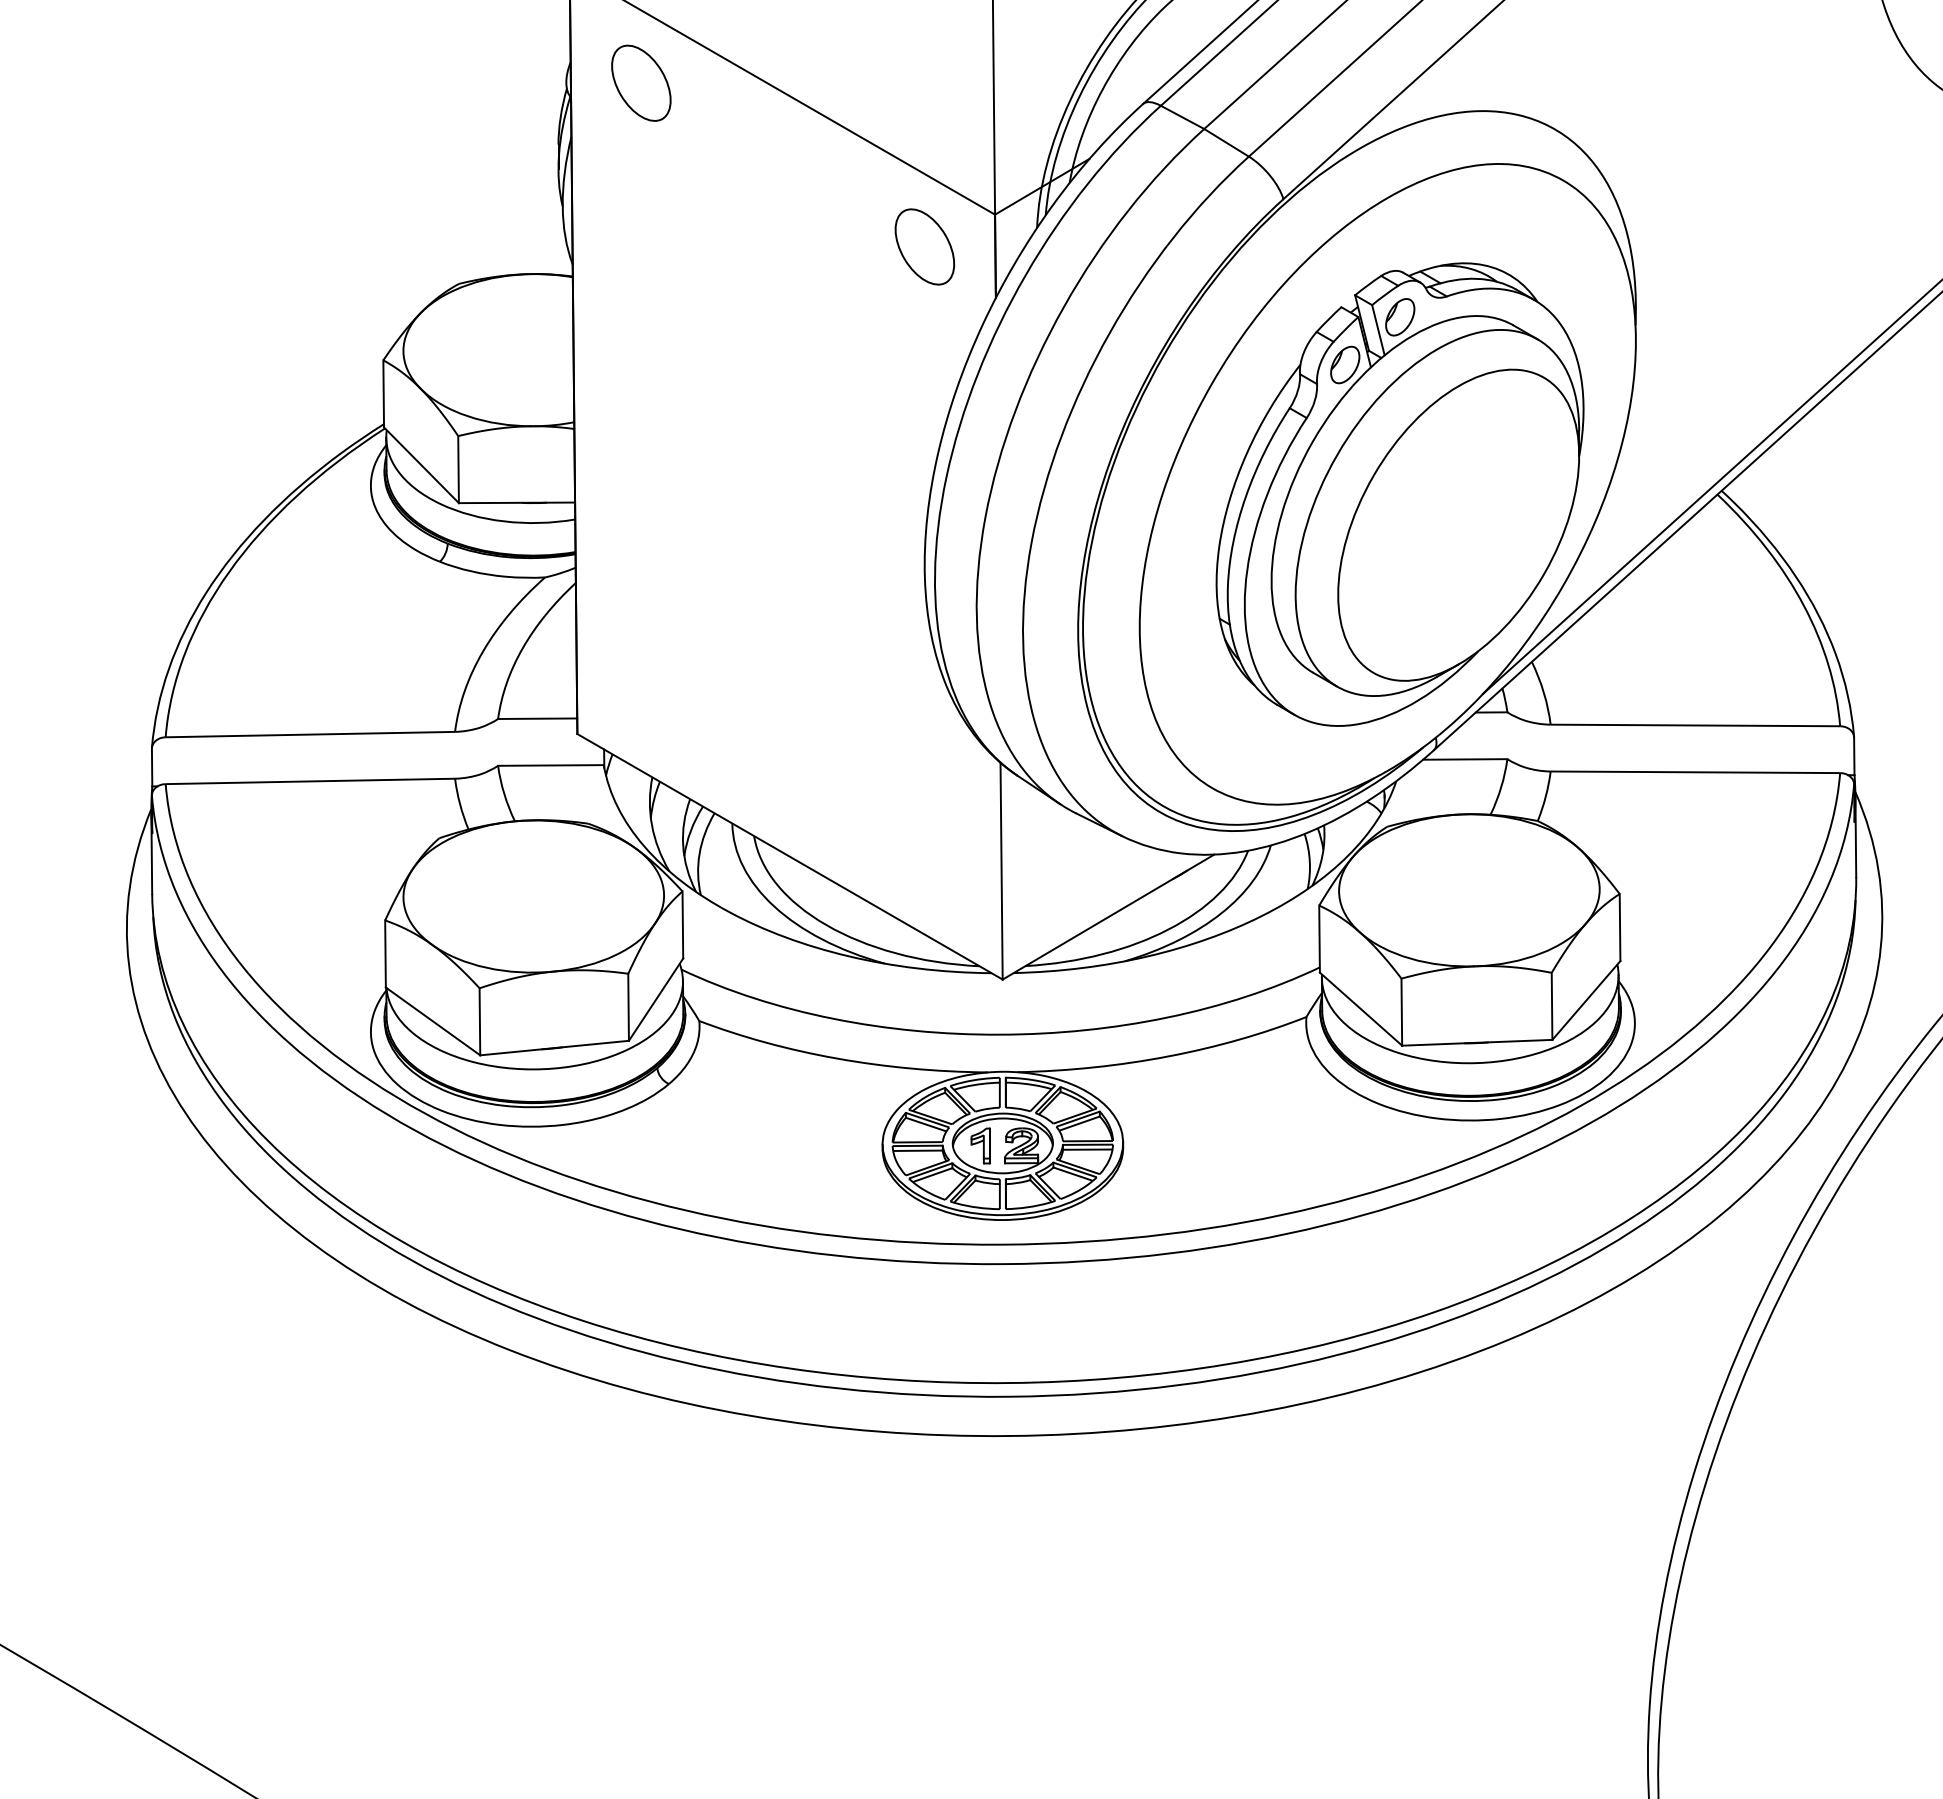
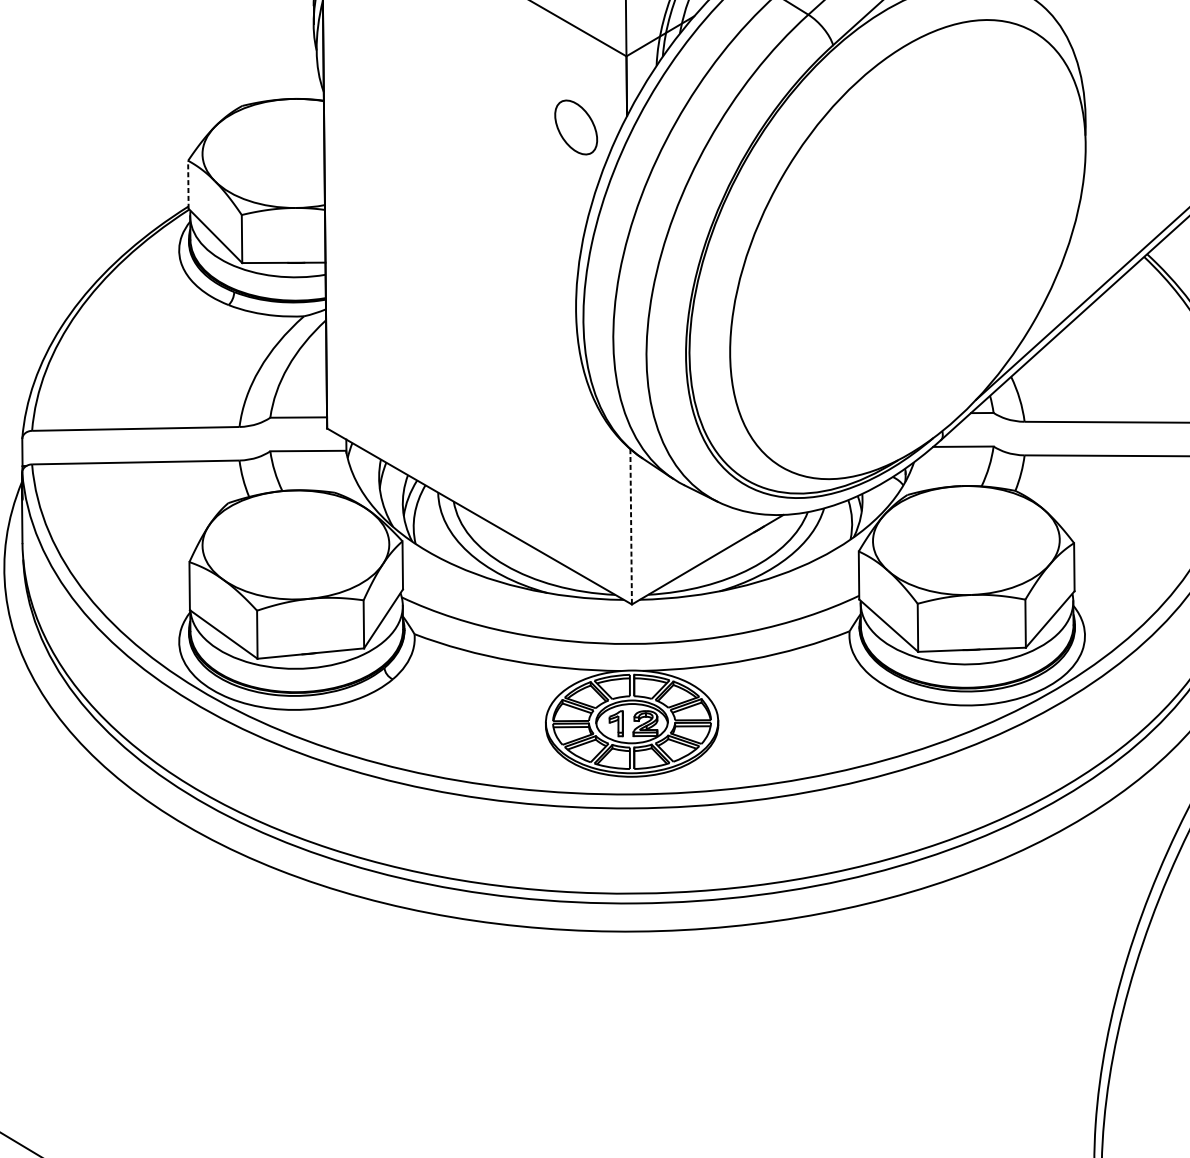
part: (924, 246) -> (575, 127), moved
line: (383, 393) -> (188, 184), solid -> dashed
part: (1399, 494) -> (916, 256), removed
line: (1001, 871) -> (631, 527), solid -> dashed

